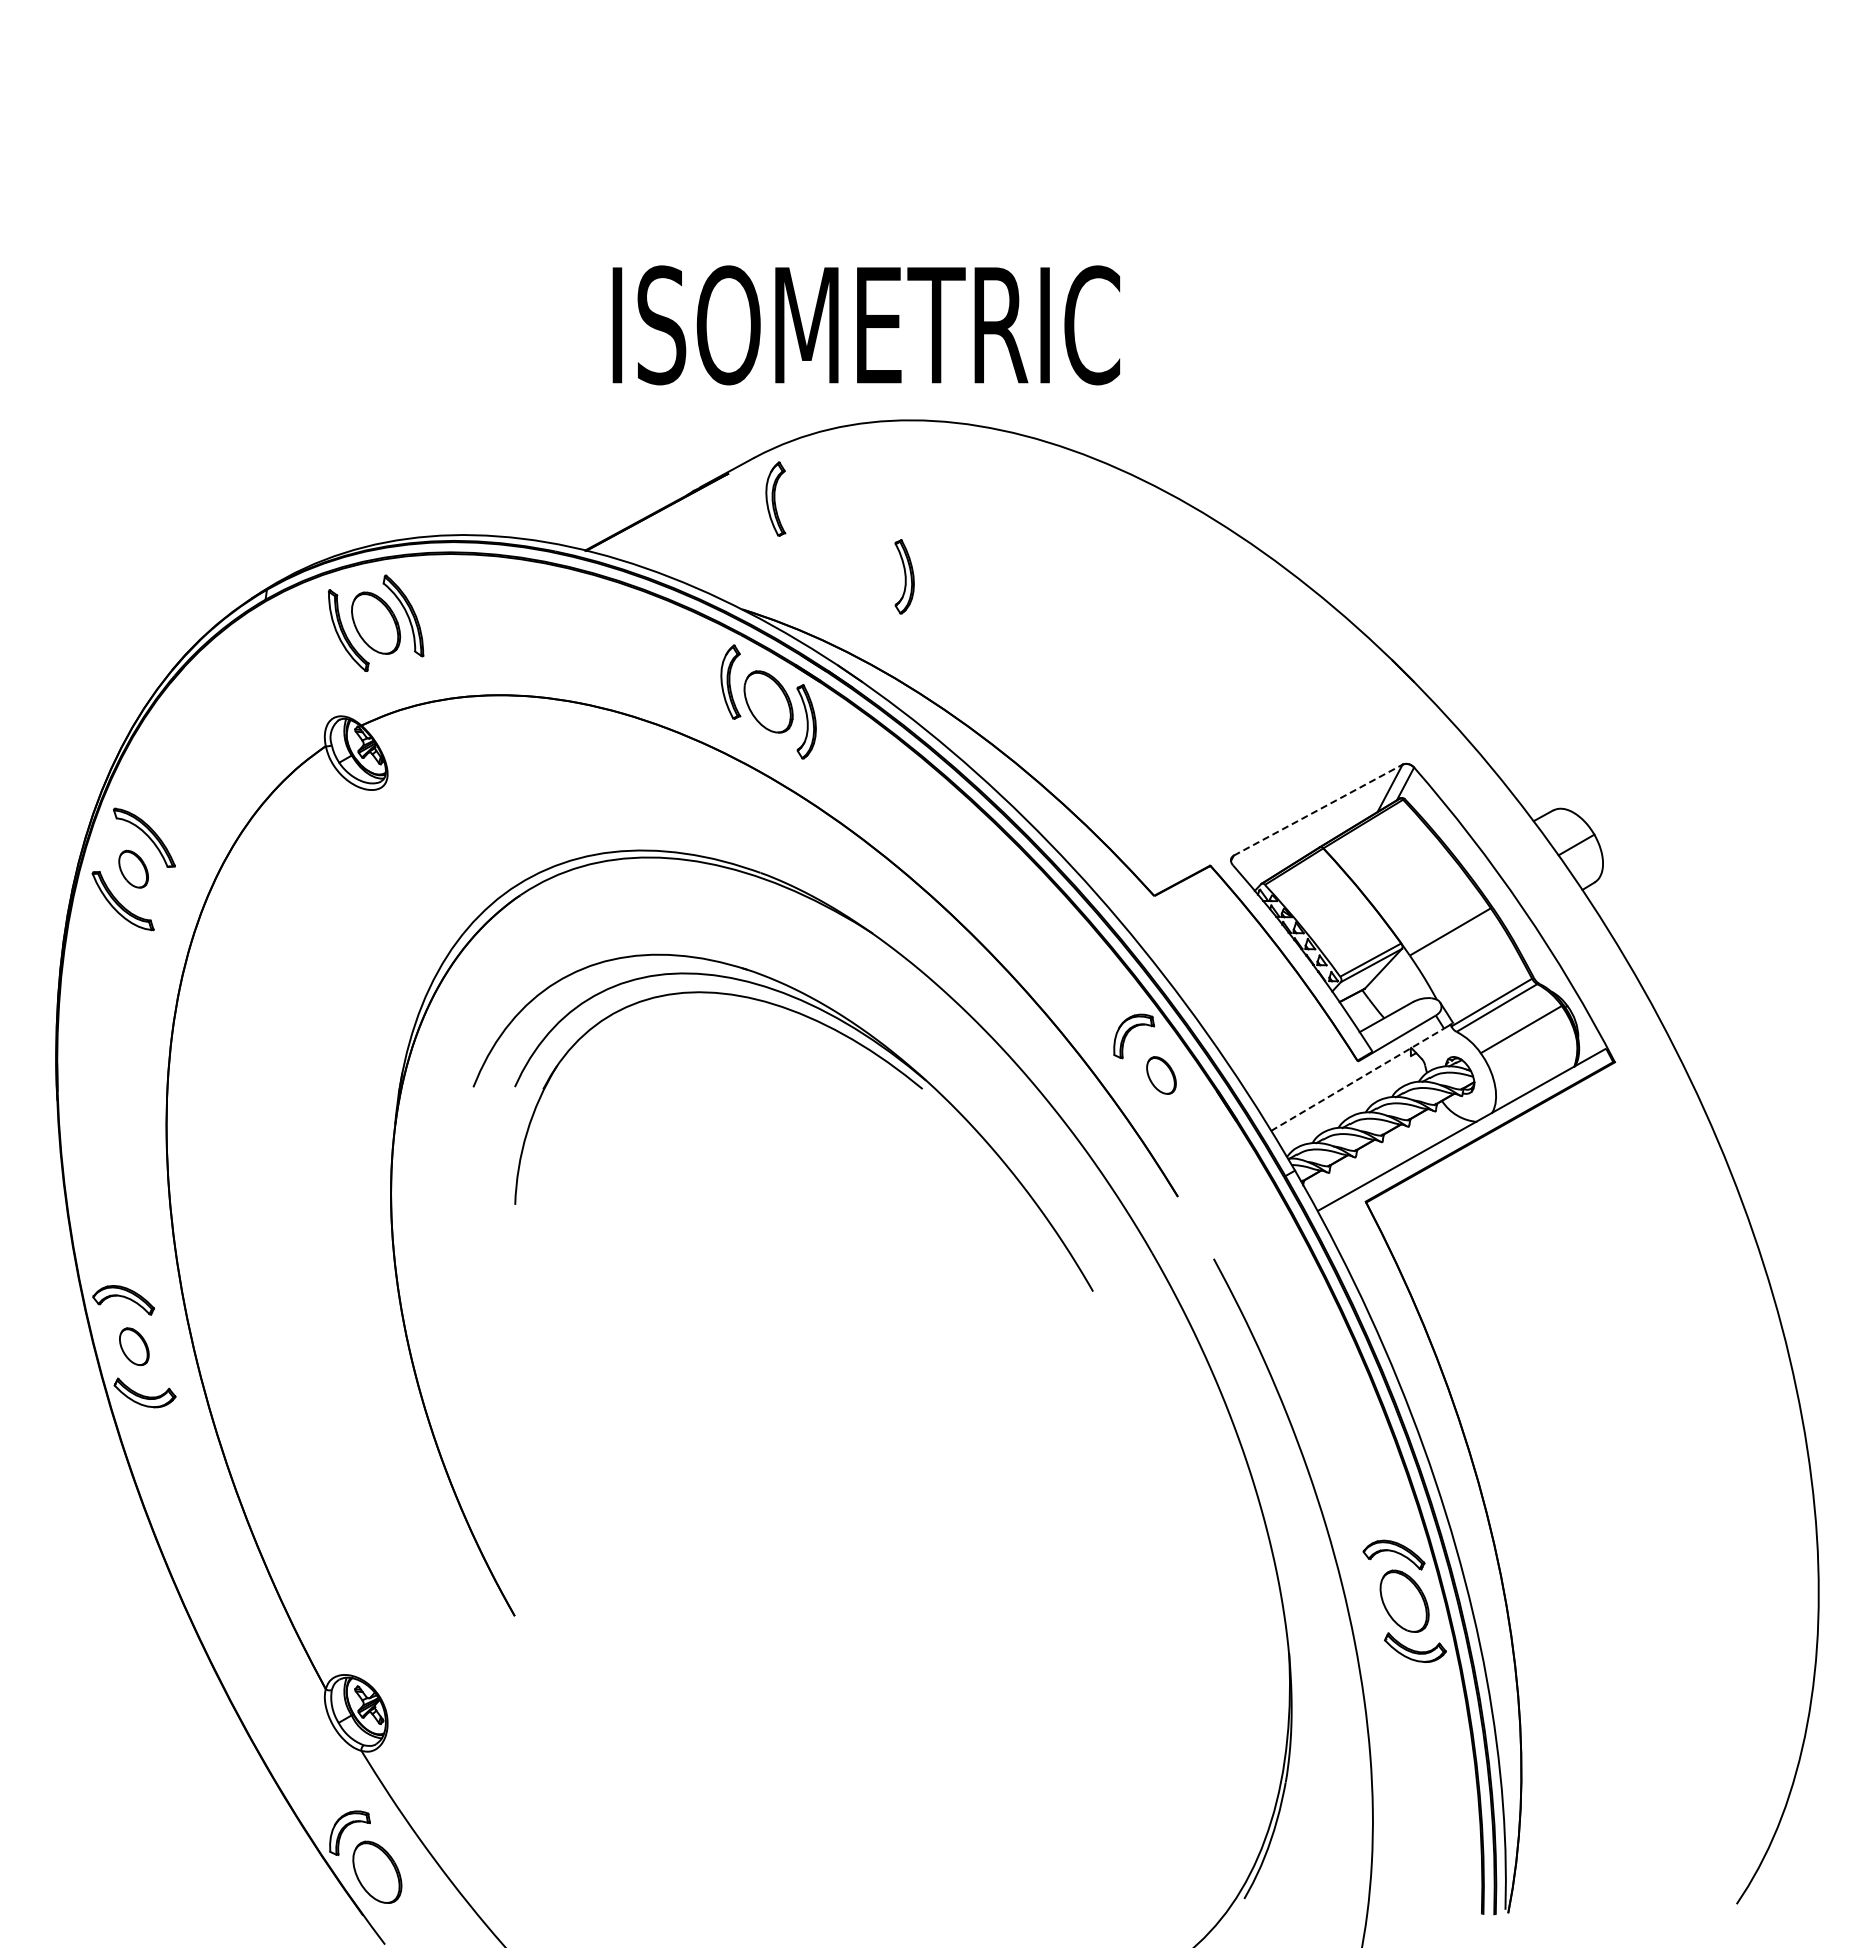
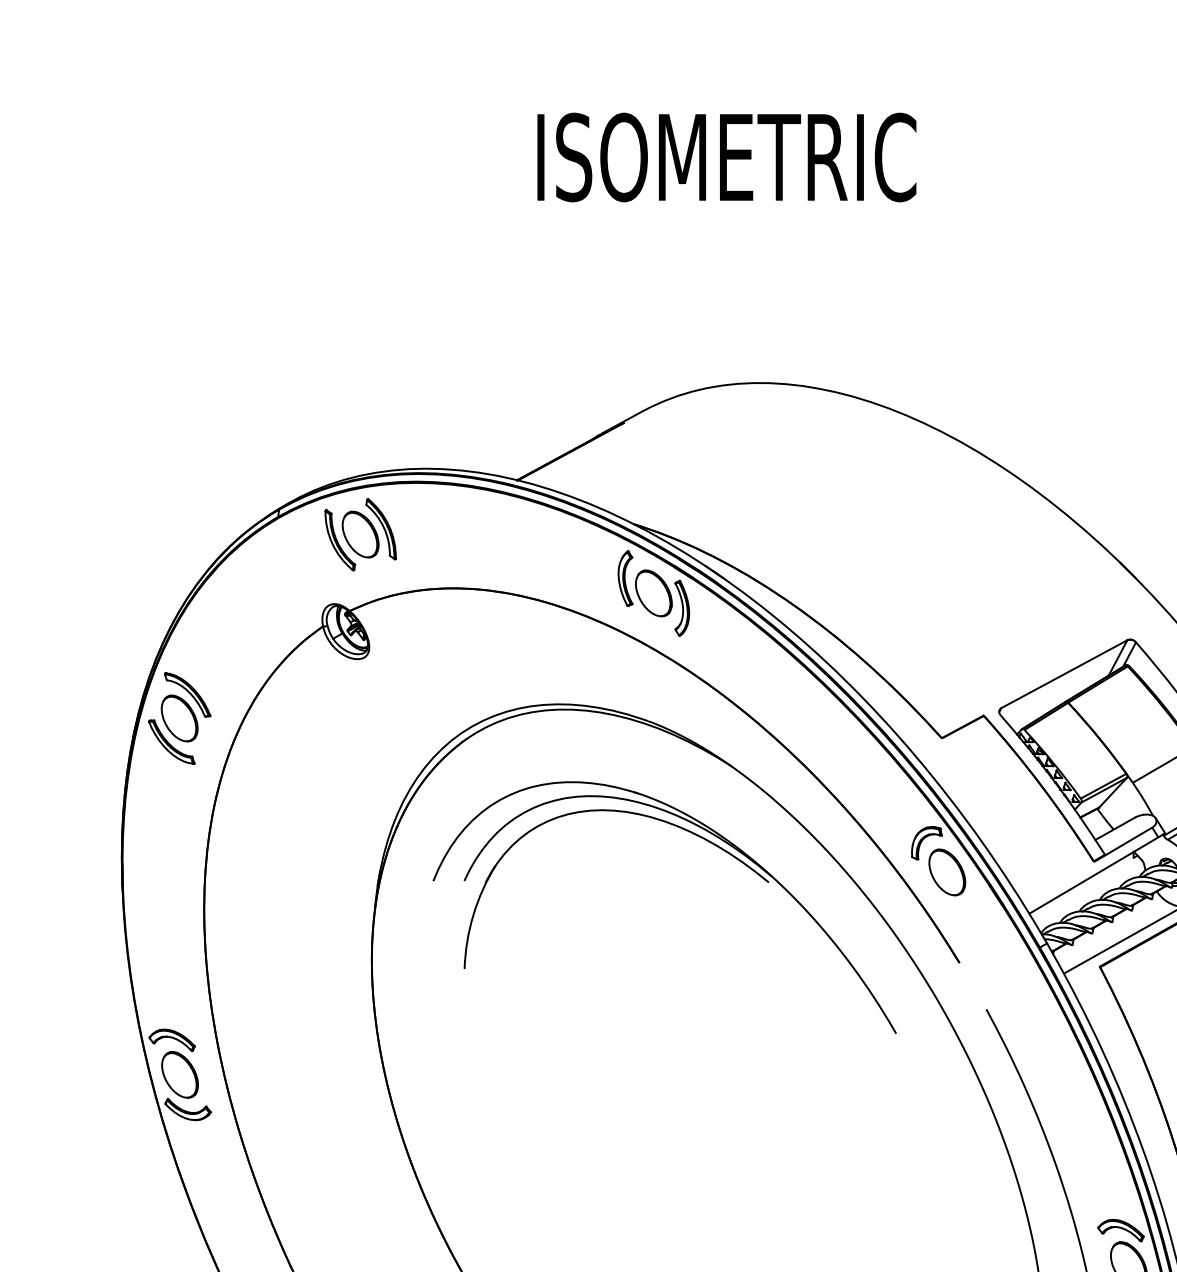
text: (866, 325) -> (726, 157), moved
part: (775, 498) -> (659, 441), removed
part: (904, 576) -> (755, 499), removed
line: (1318, 809) -> (1064, 673), dashed -> solid
part: (133, 868) -> (179, 717), size x1.67
part: (1161, 1075) -> (947, 872), size x1.67
line: (1357, 1079) -> (1093, 875), dashed -> solid
part: (134, 1346) -> (180, 1074), size x1.67

